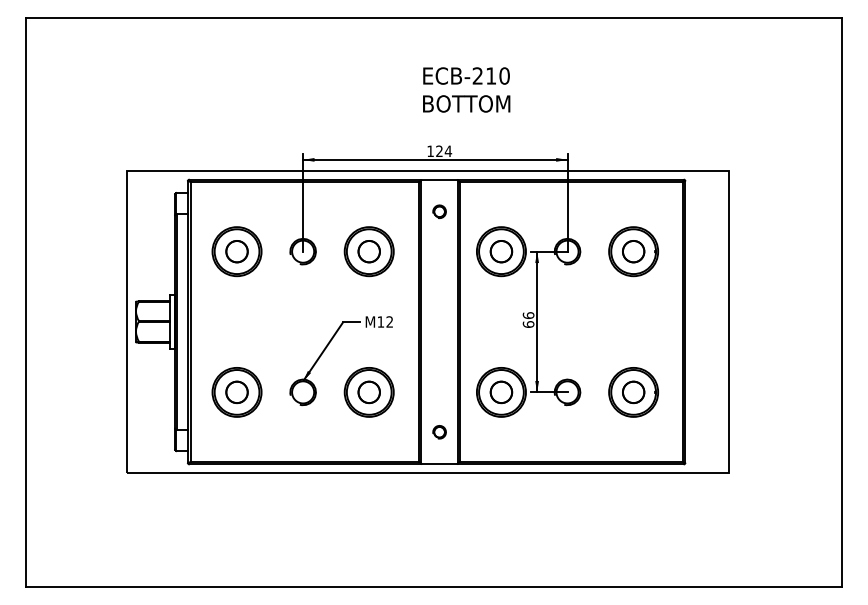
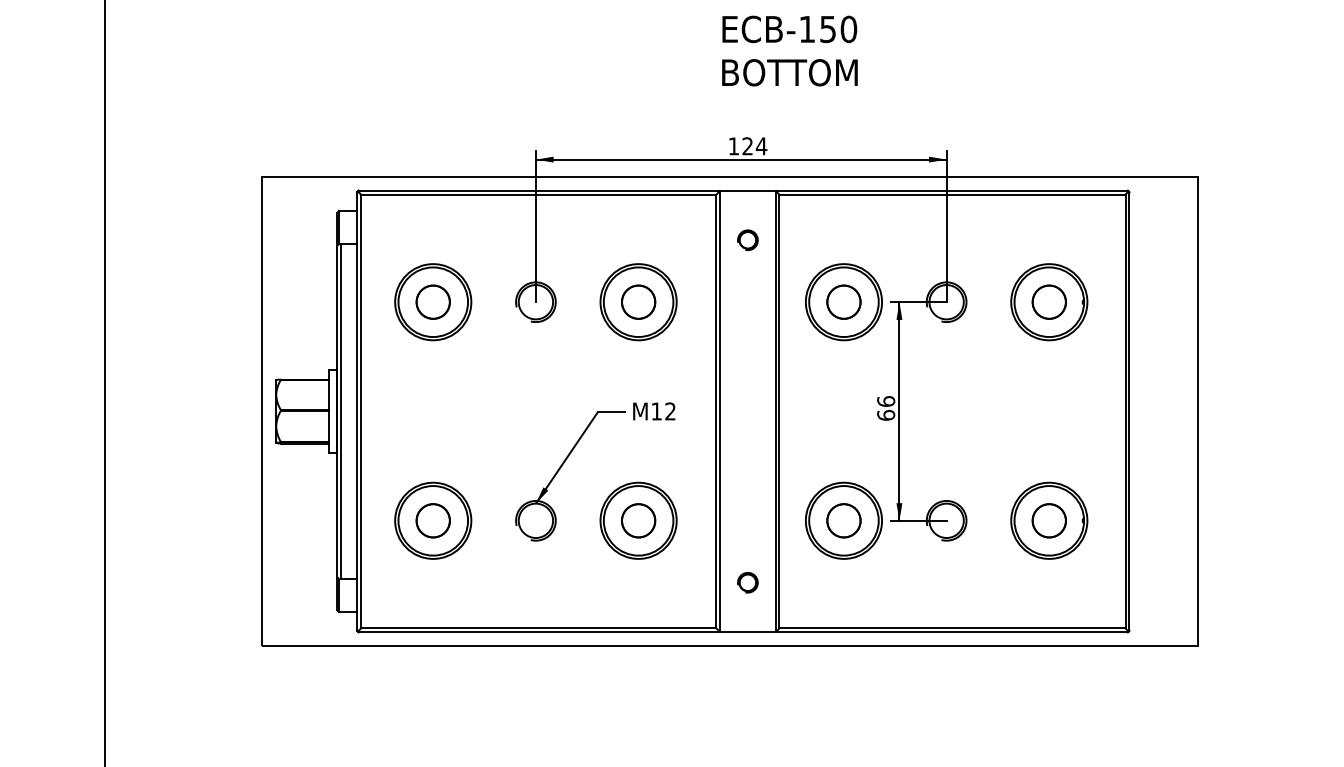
text: (484, 75) -> (817, 28), ECB-210 -> ECB-150

